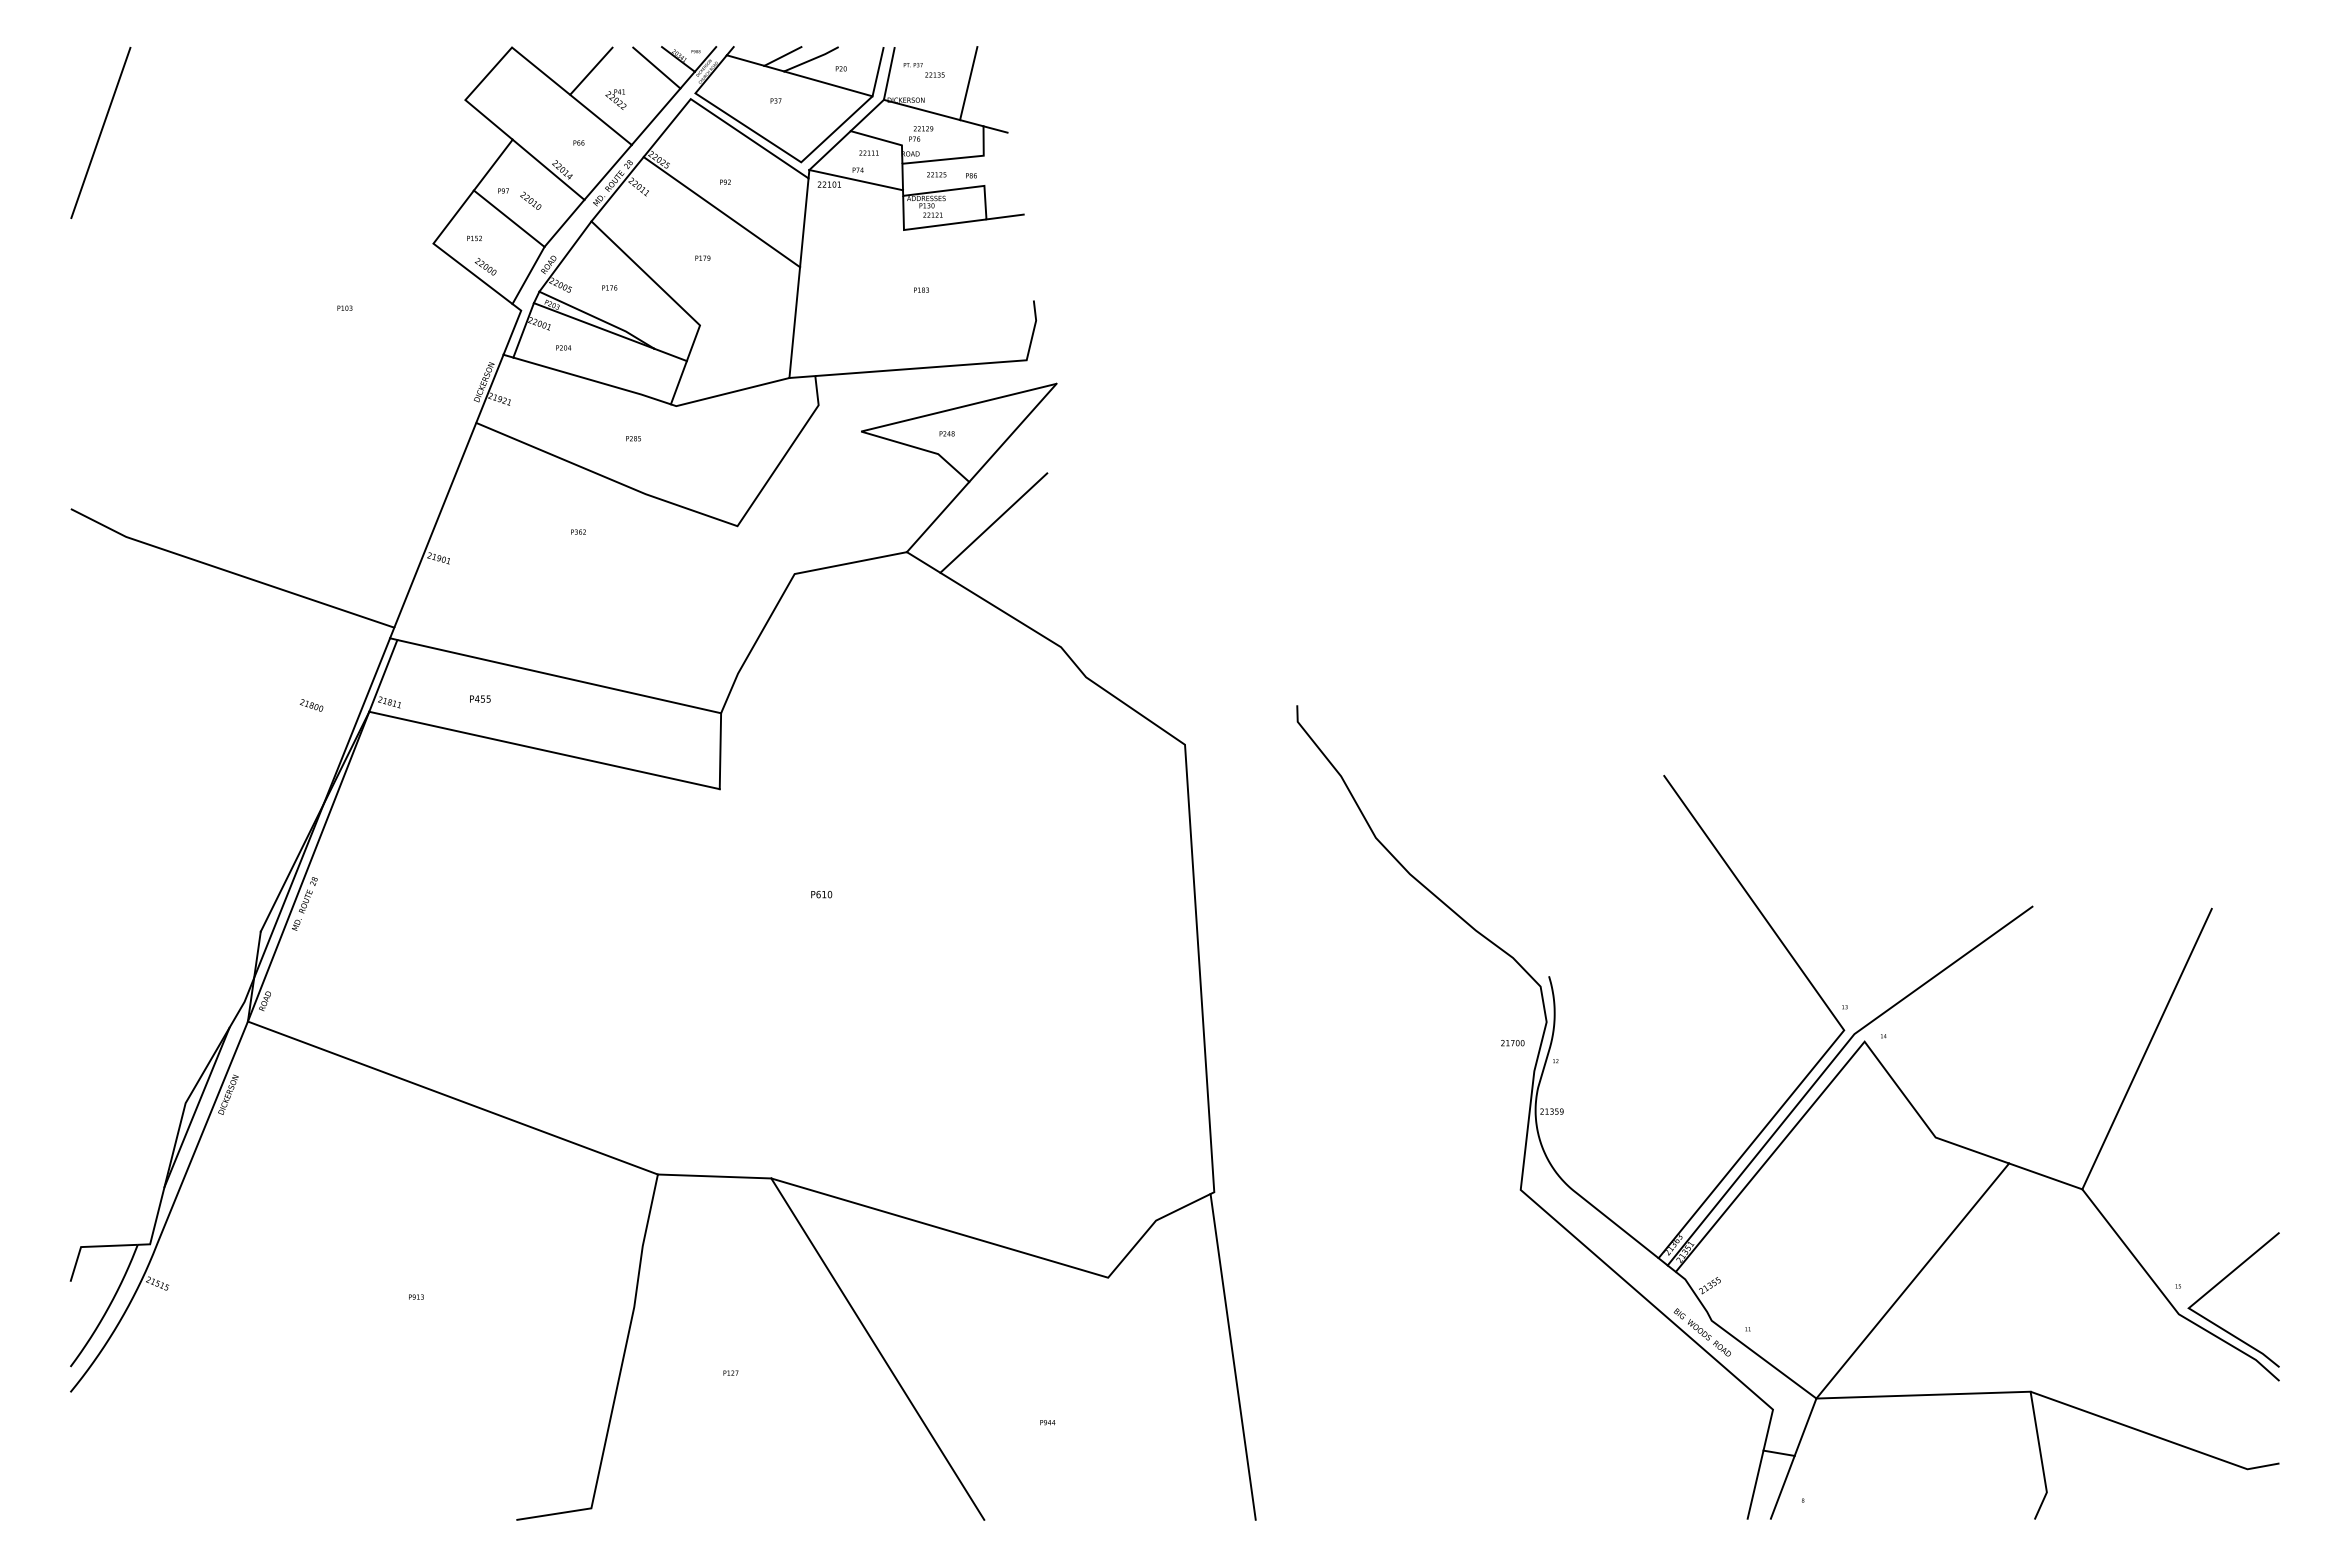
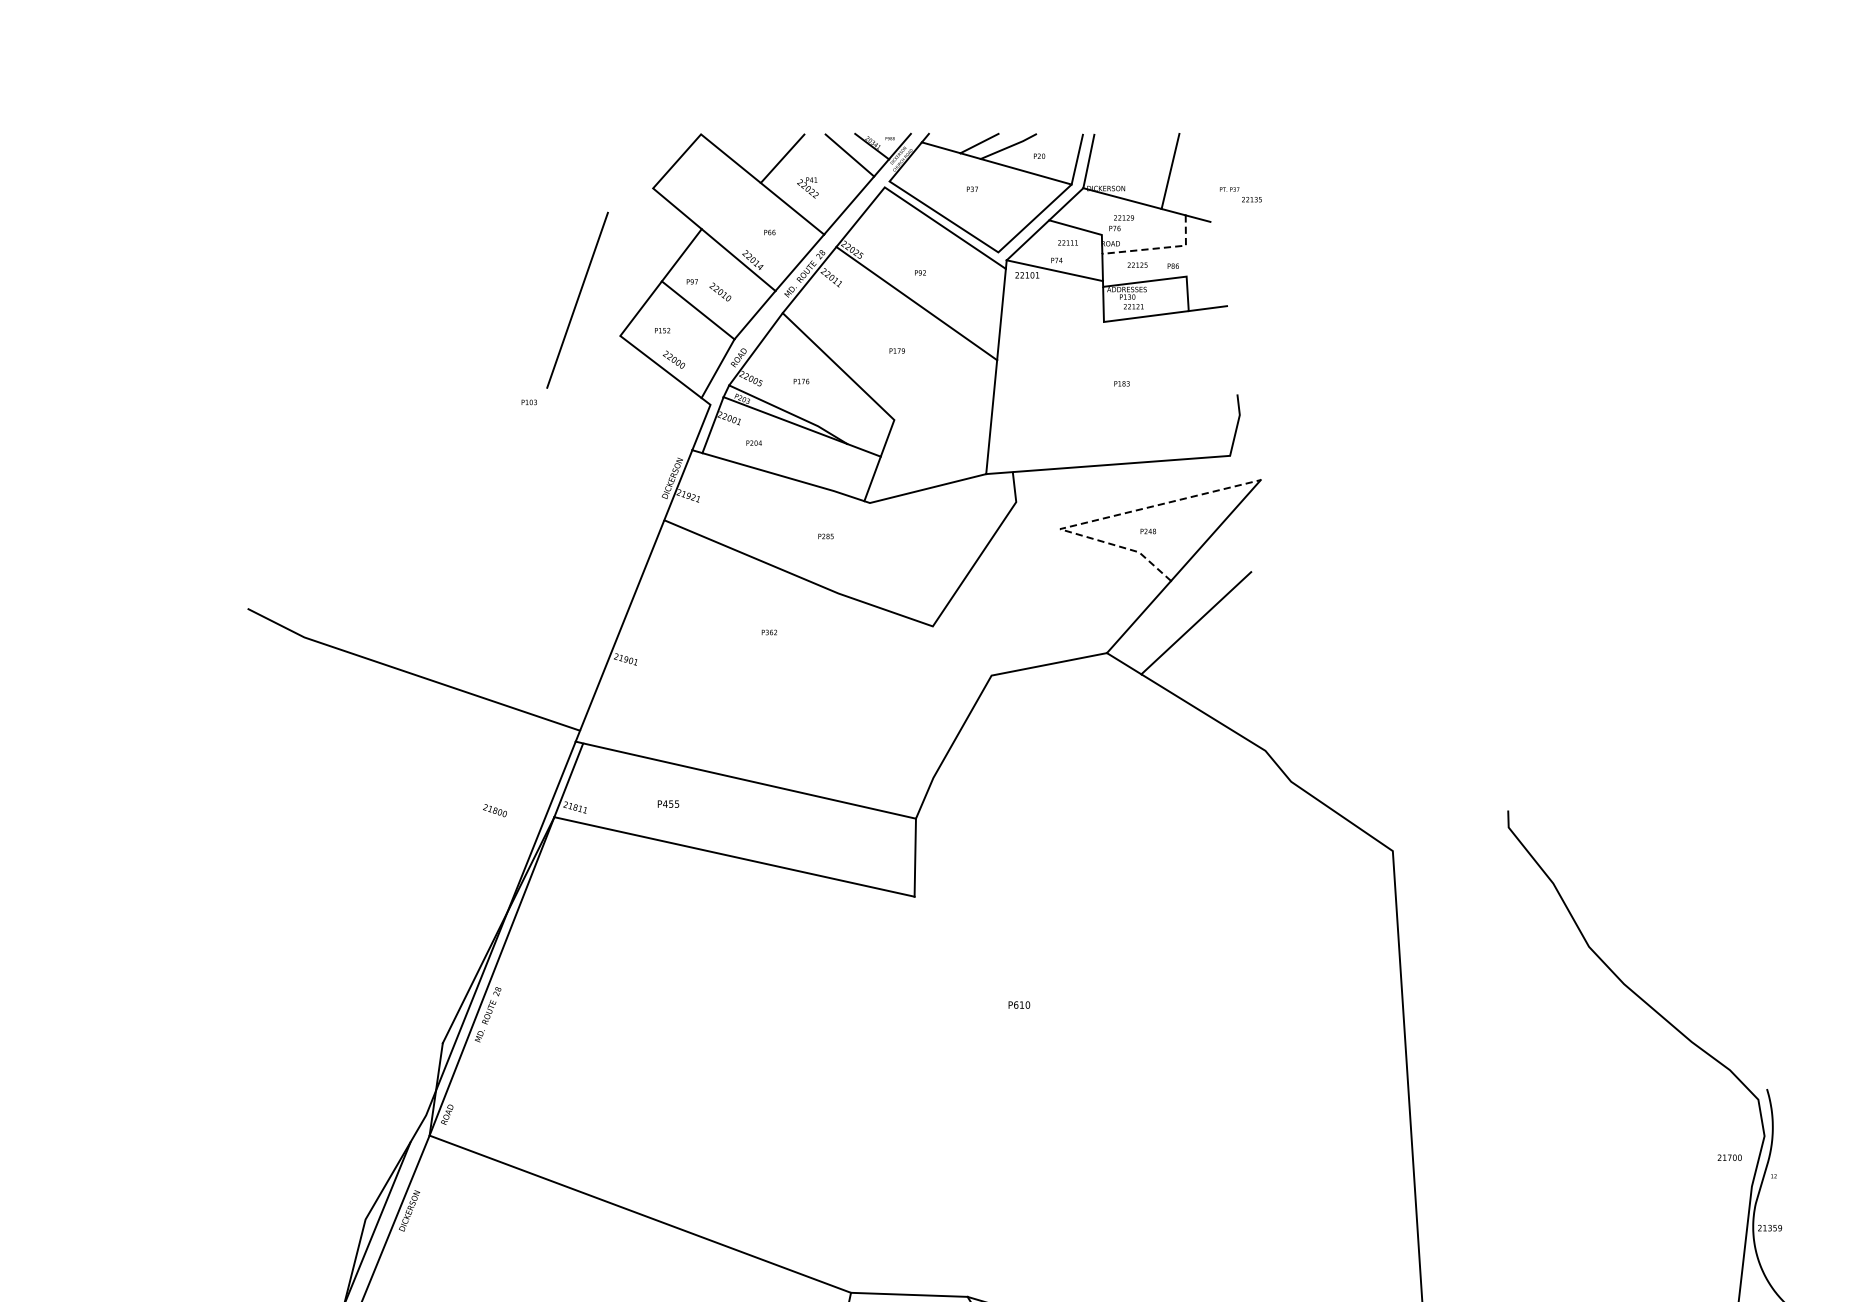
text: (923, 70) -> (1240, 195), moved
line: (100, 132) -> (577, 299), moved
line: (957, 158) -> (1158, 248), solid -> dashed
line: (898, 422) -> (1098, 519), solid -> dashed

